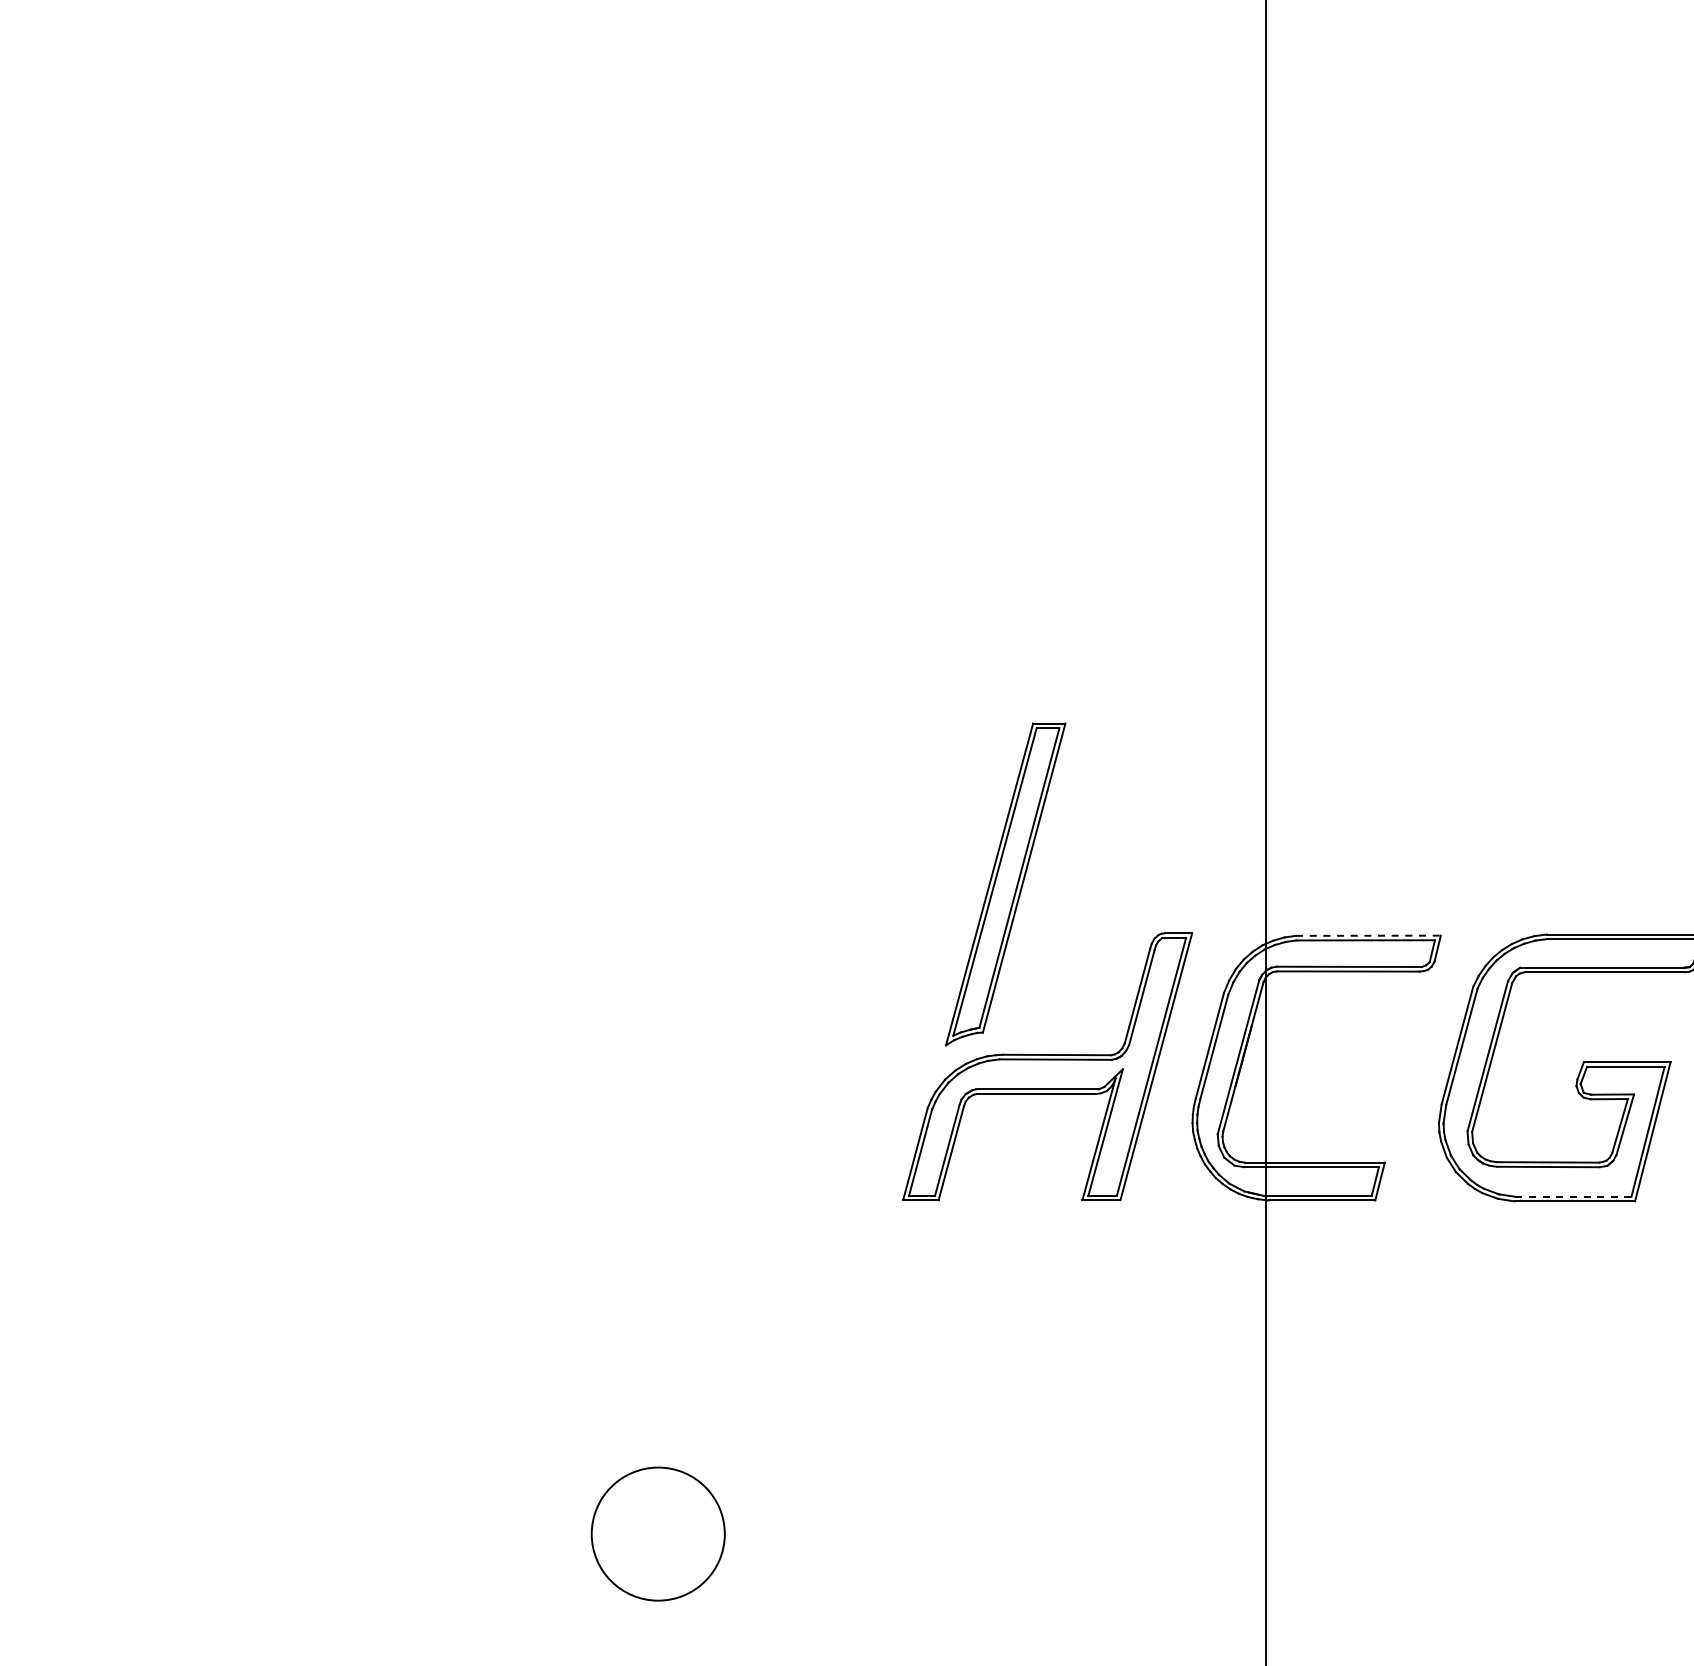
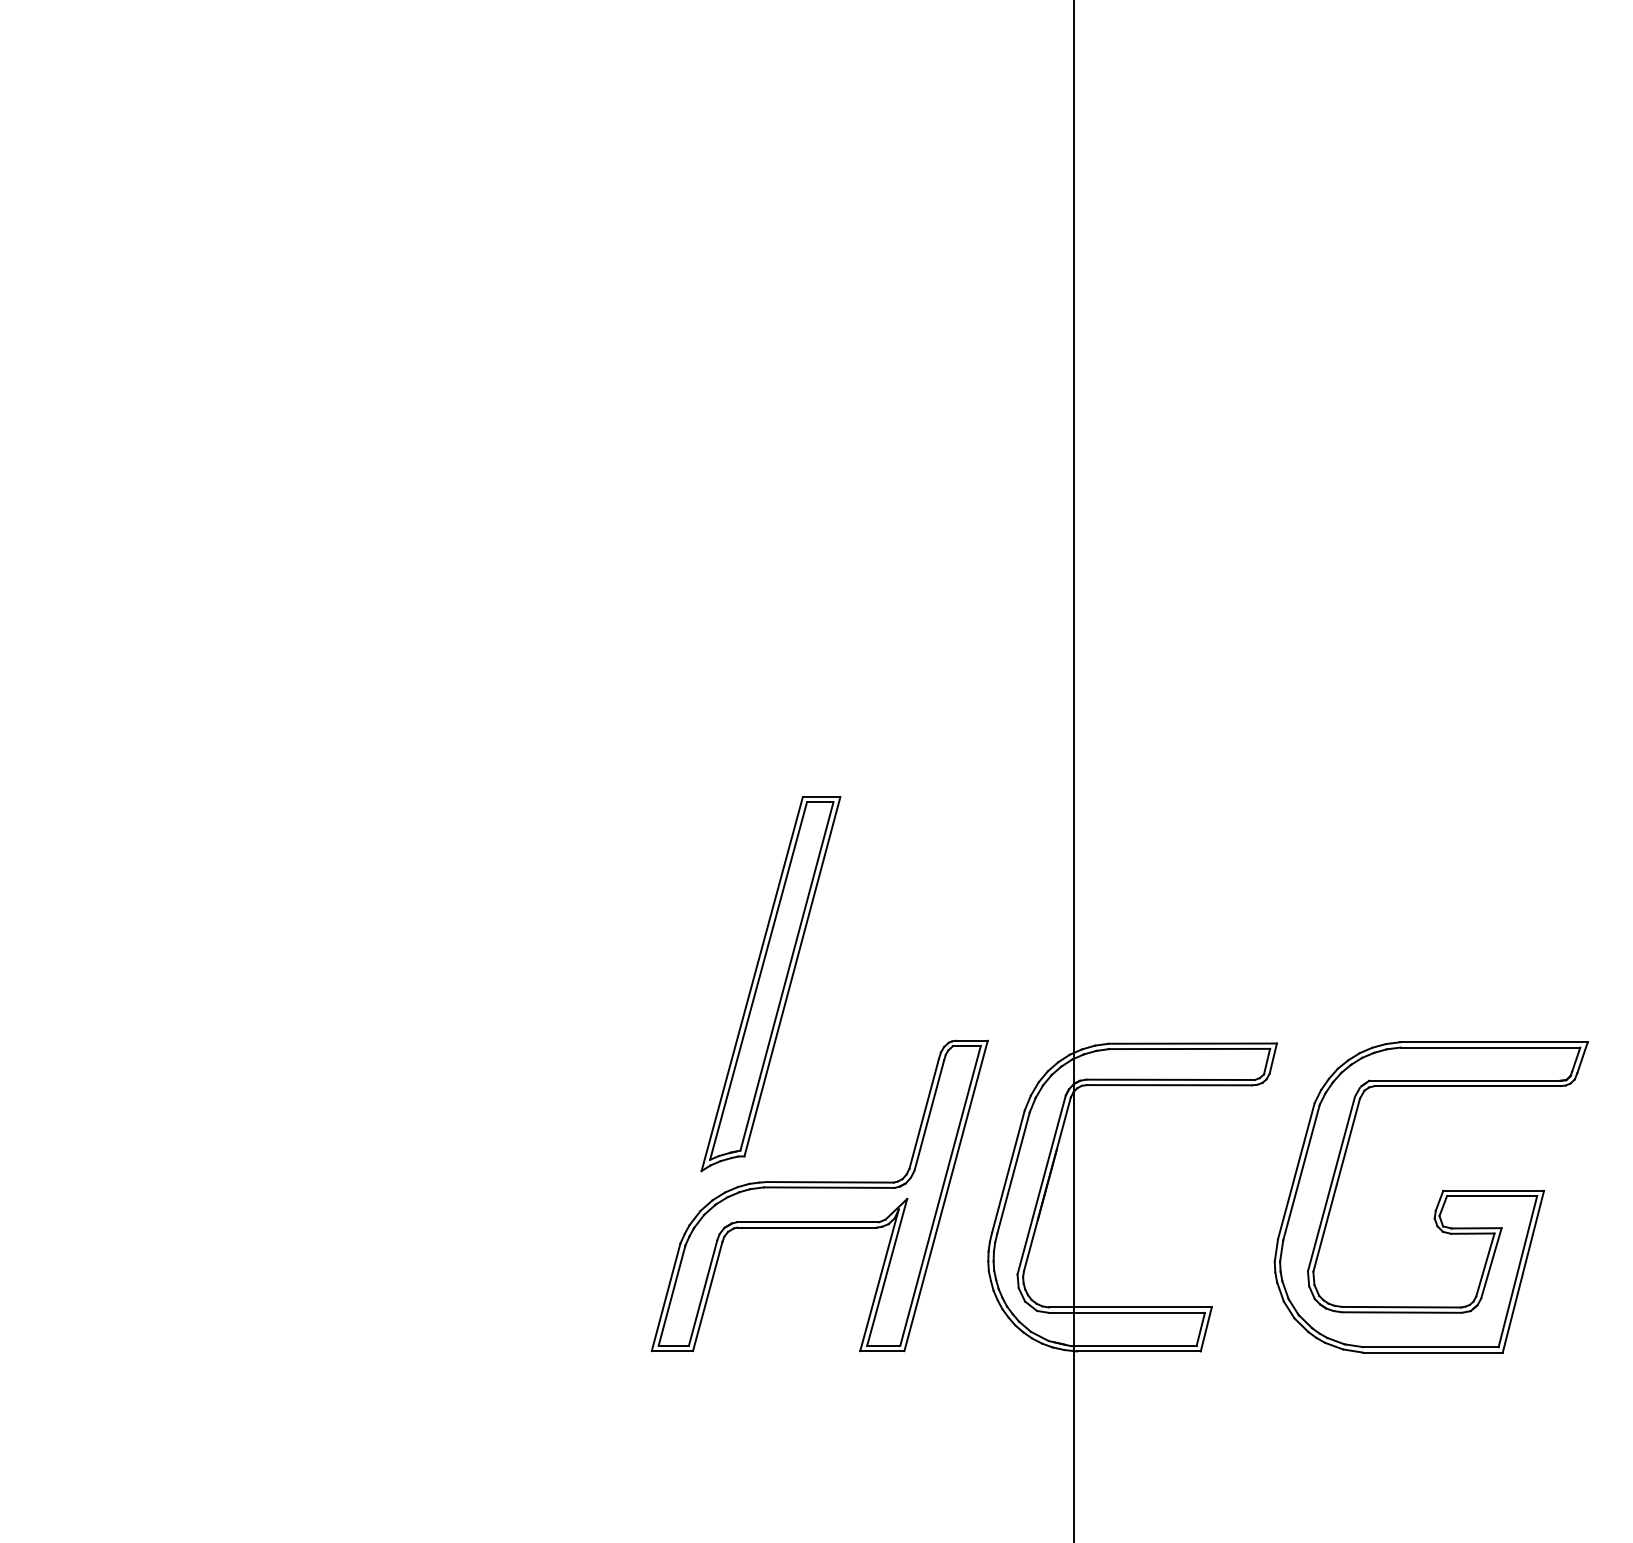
line: (1368, 935) -> (1192, 1043), dashed -> solid
line: (1572, 1196) -> (1430, 1346), dashed -> solid

